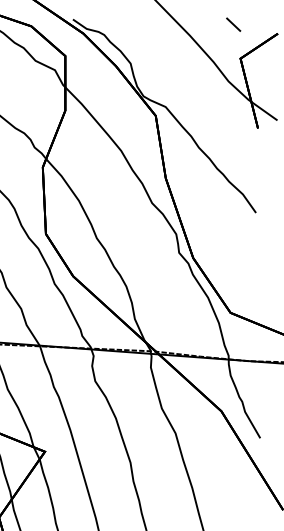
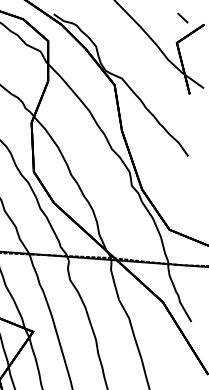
line: (233, 23) -> (182, 17), moved

